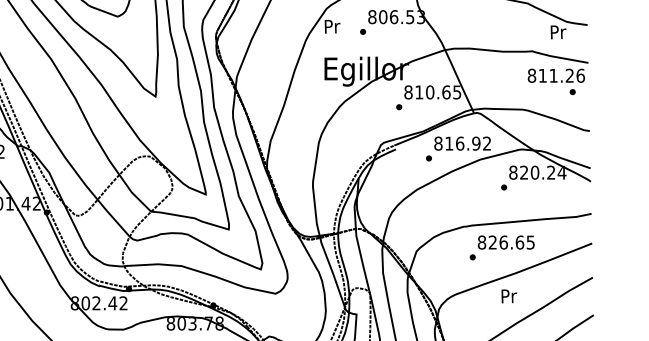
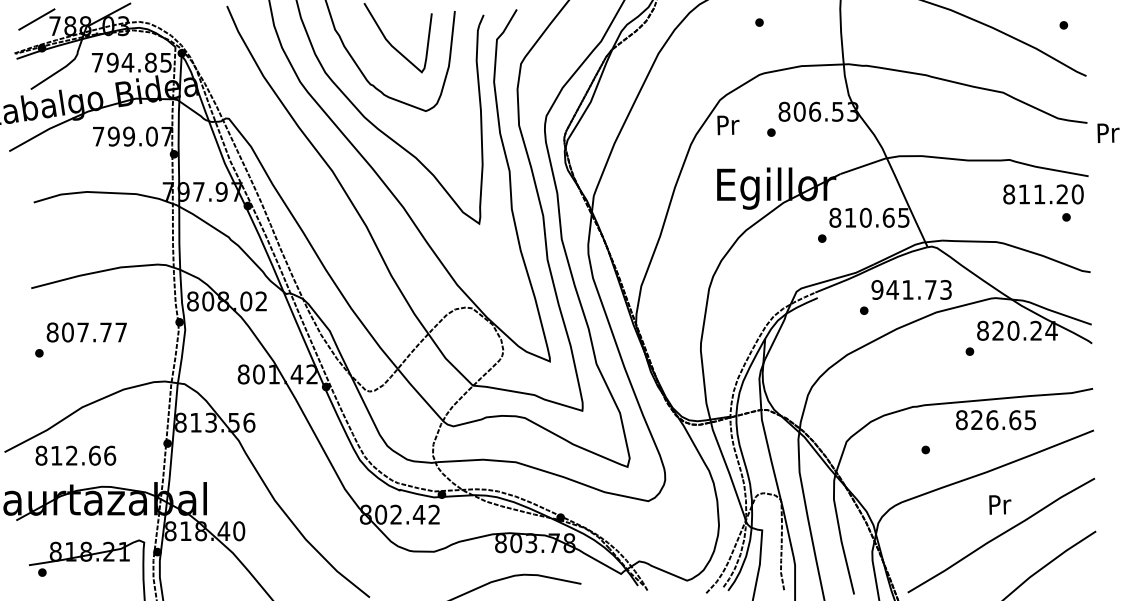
text: (558, 31) -> (1108, 132), moved
text: (580, 75) -> (1077, 194), 811.26 -> 811.20
text: (462, 143) -> (911, 289), 816.92 -> 941.73
text: (505, 242) -> (995, 420), moved
text: (509, 296) -> (1000, 504), moved

